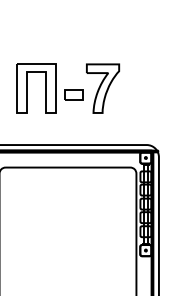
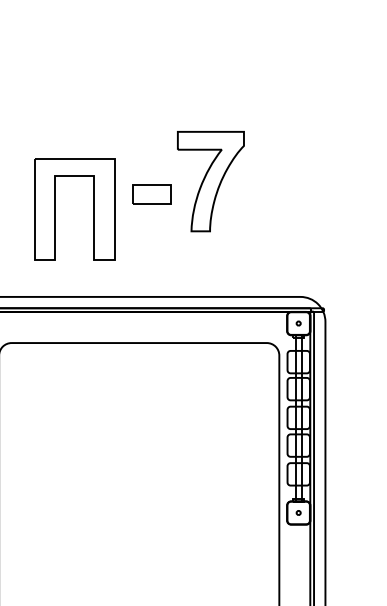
part: (27, 88) -> (56, 209), moved

